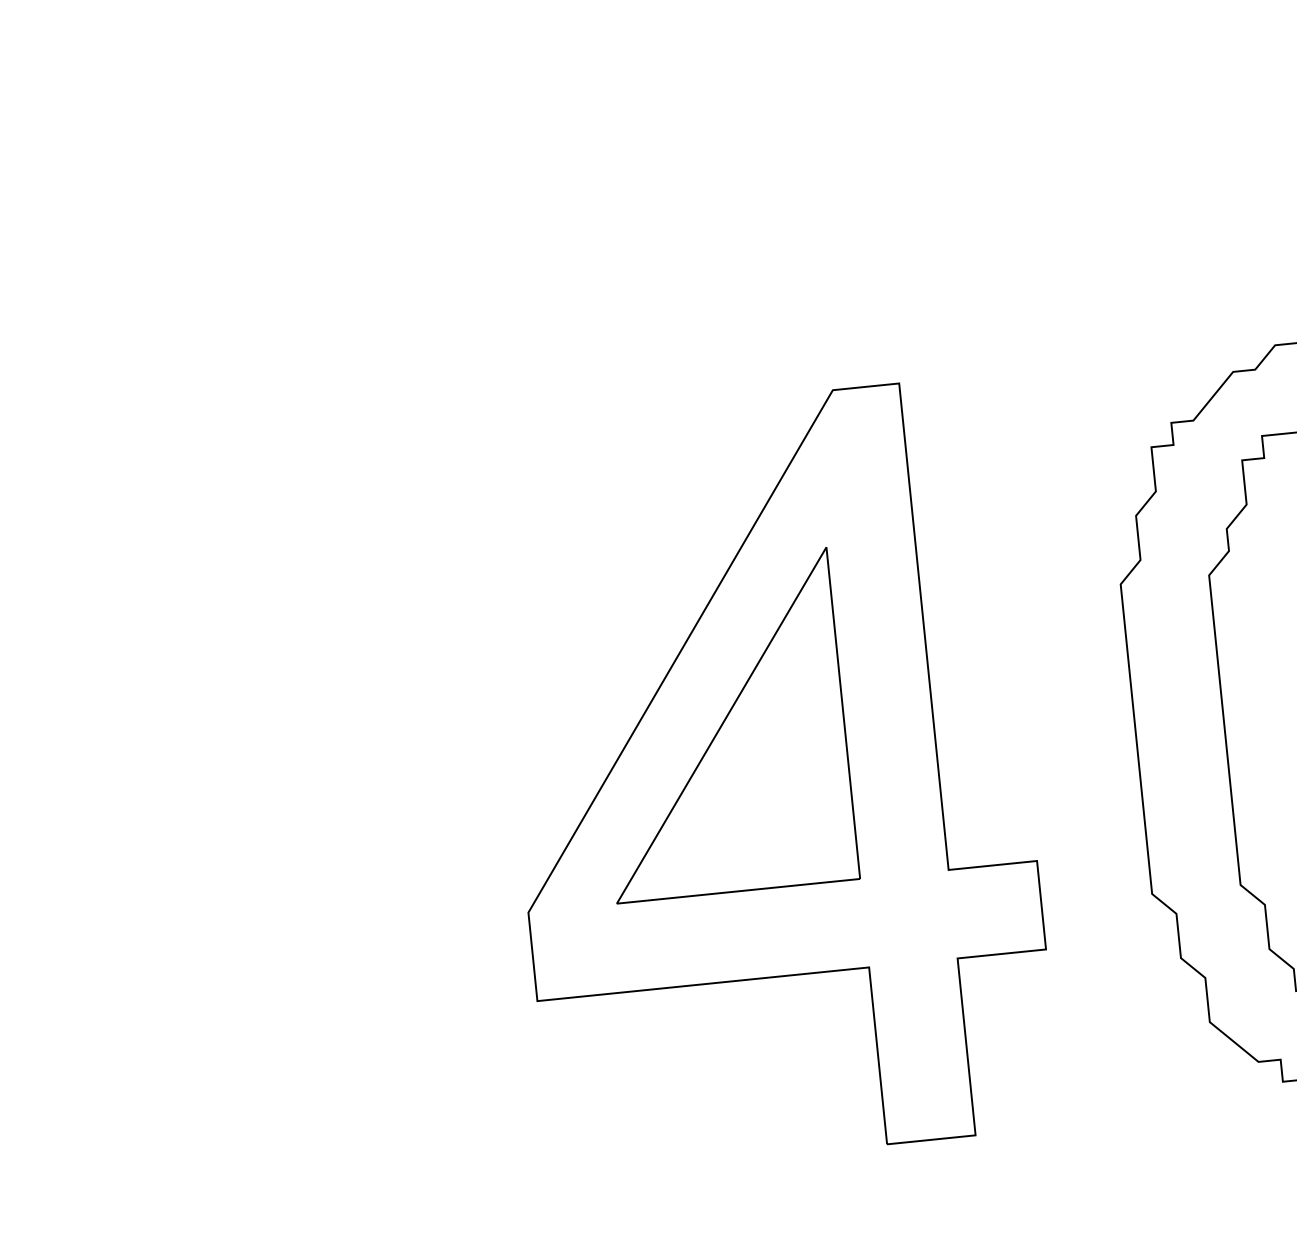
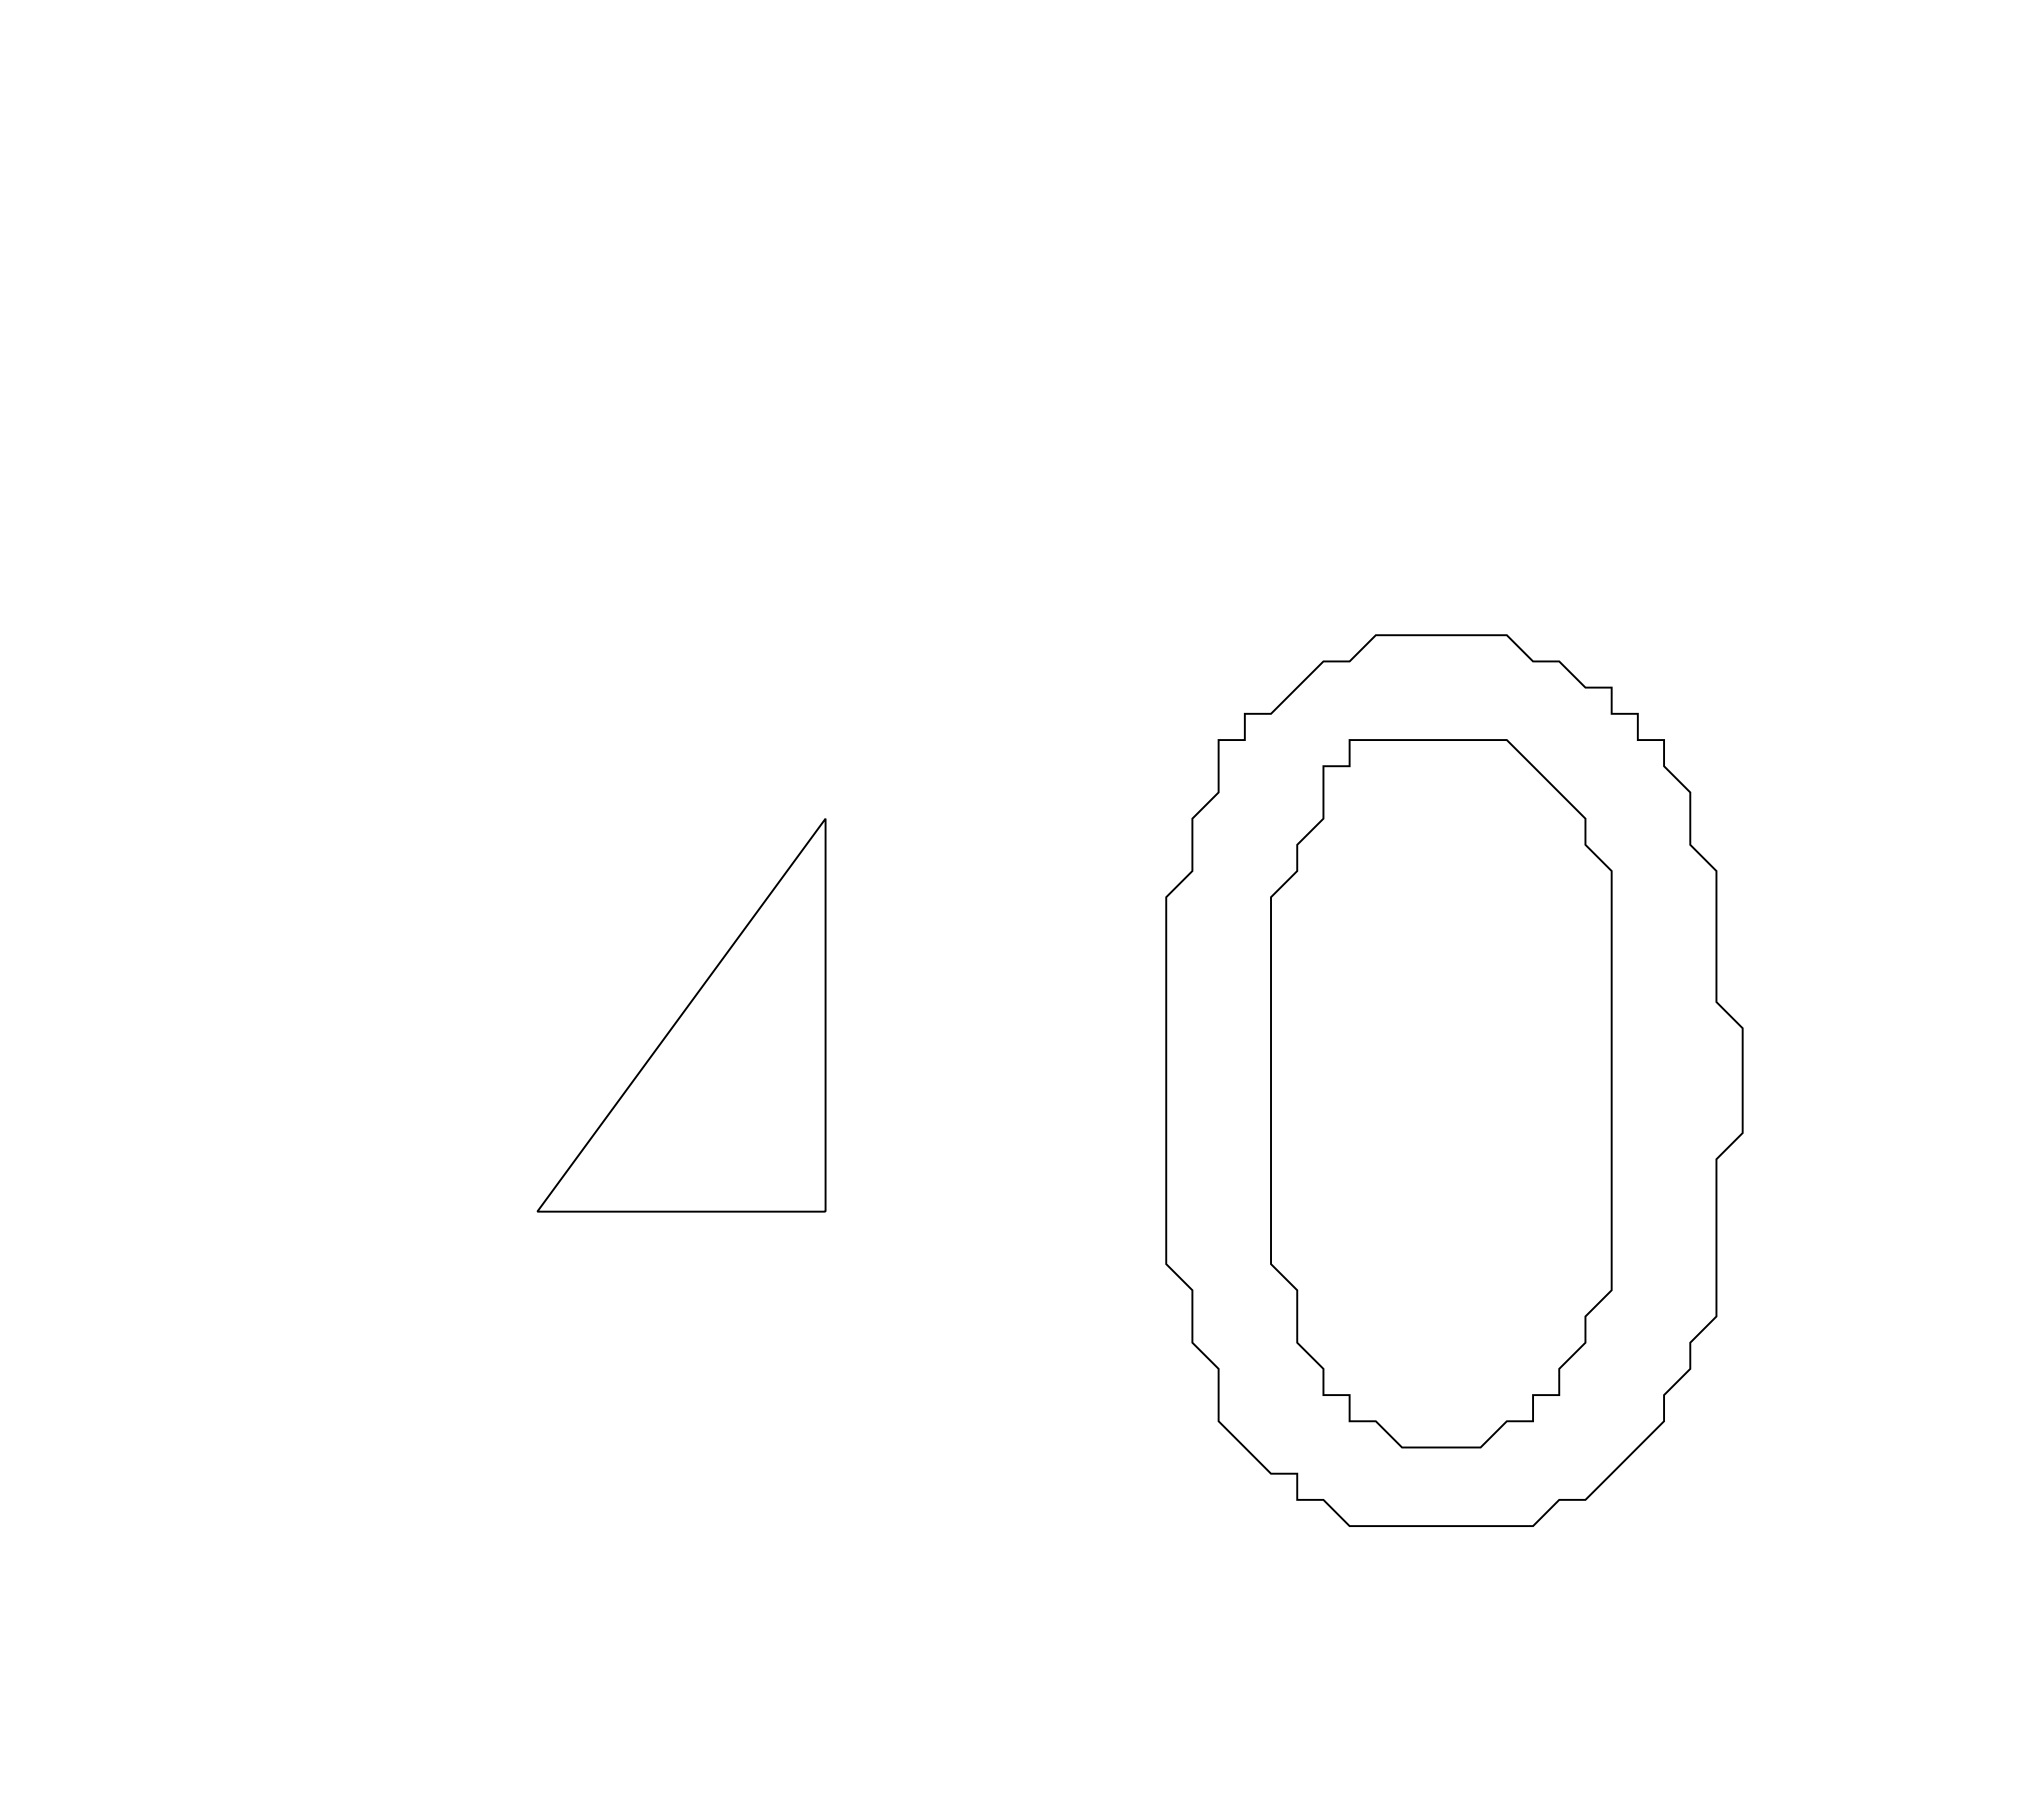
part: (771, 776) -> (733, 1080), removed

